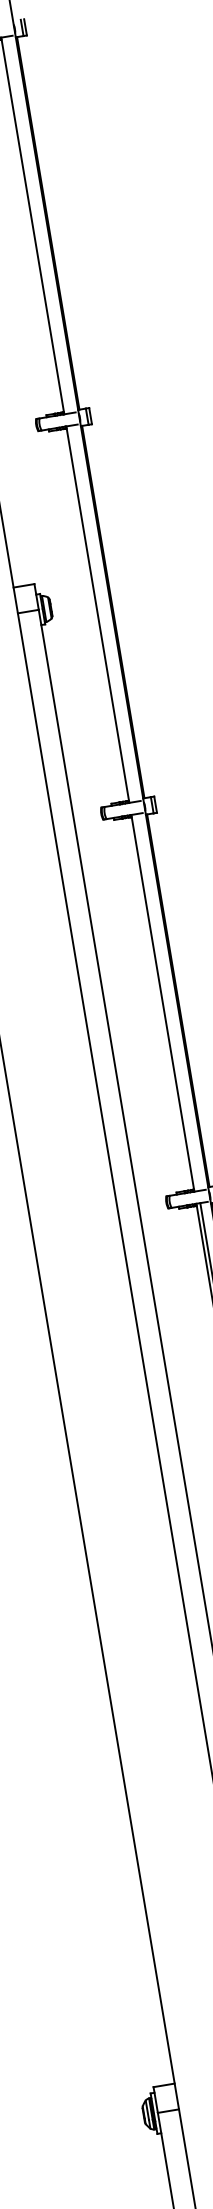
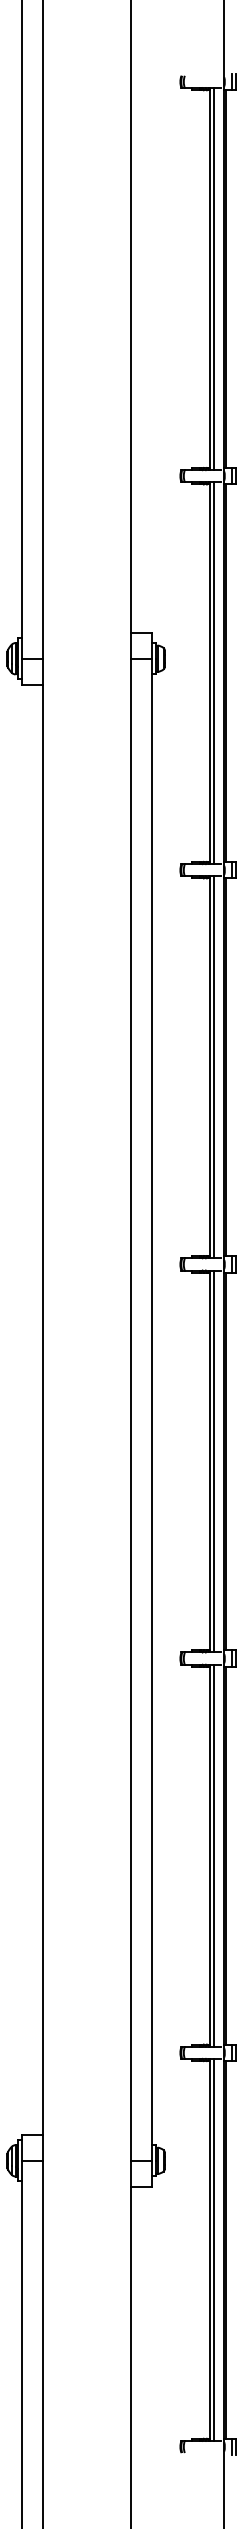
line: (36, 225) -> (213, 279), added
line: (101, 614) -> (213, 673), added
line: (166, 1002) -> (213, 1067), added

